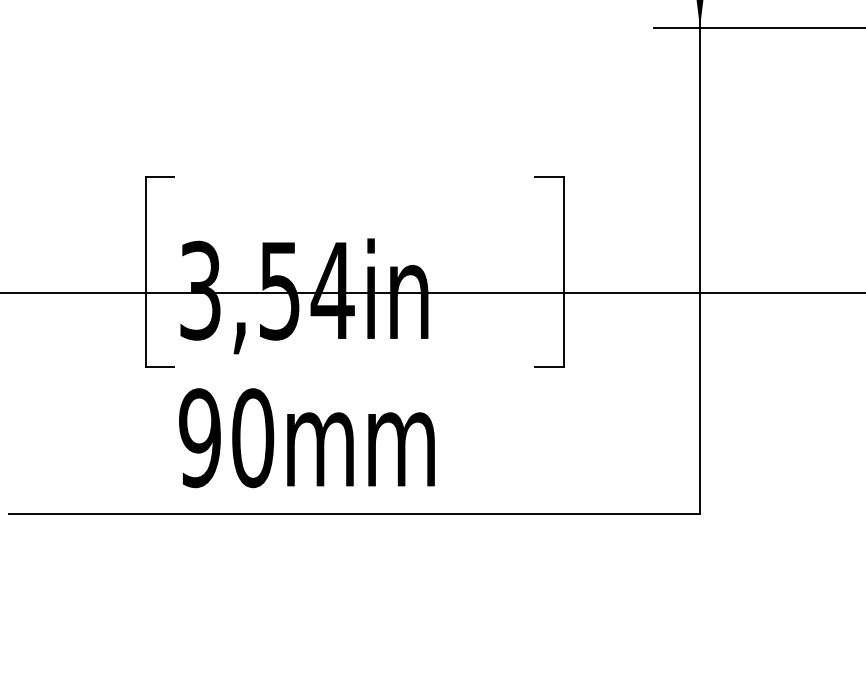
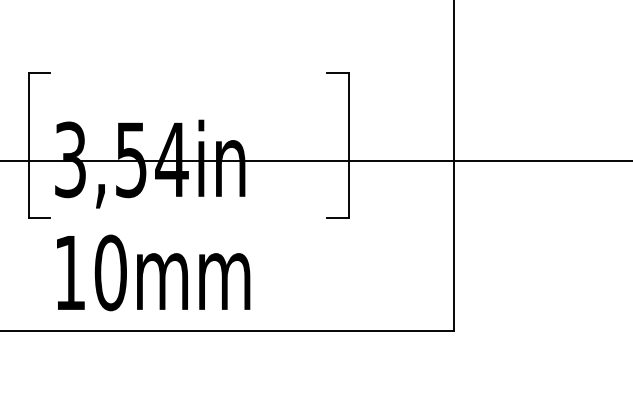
text: (199, 438) -> (69, 273), 90mm -> 10mm

